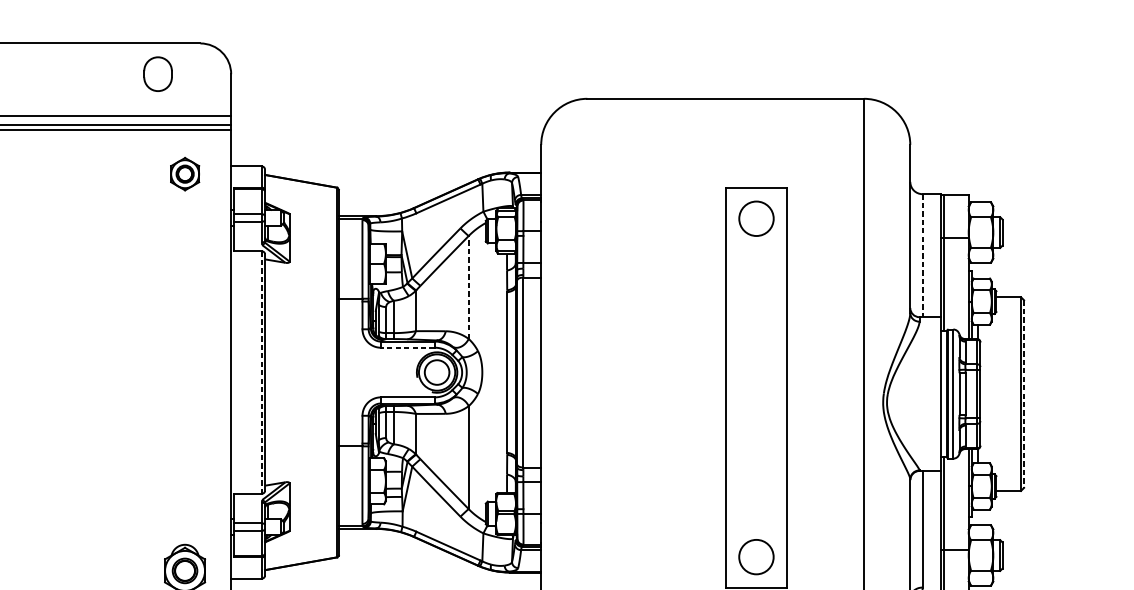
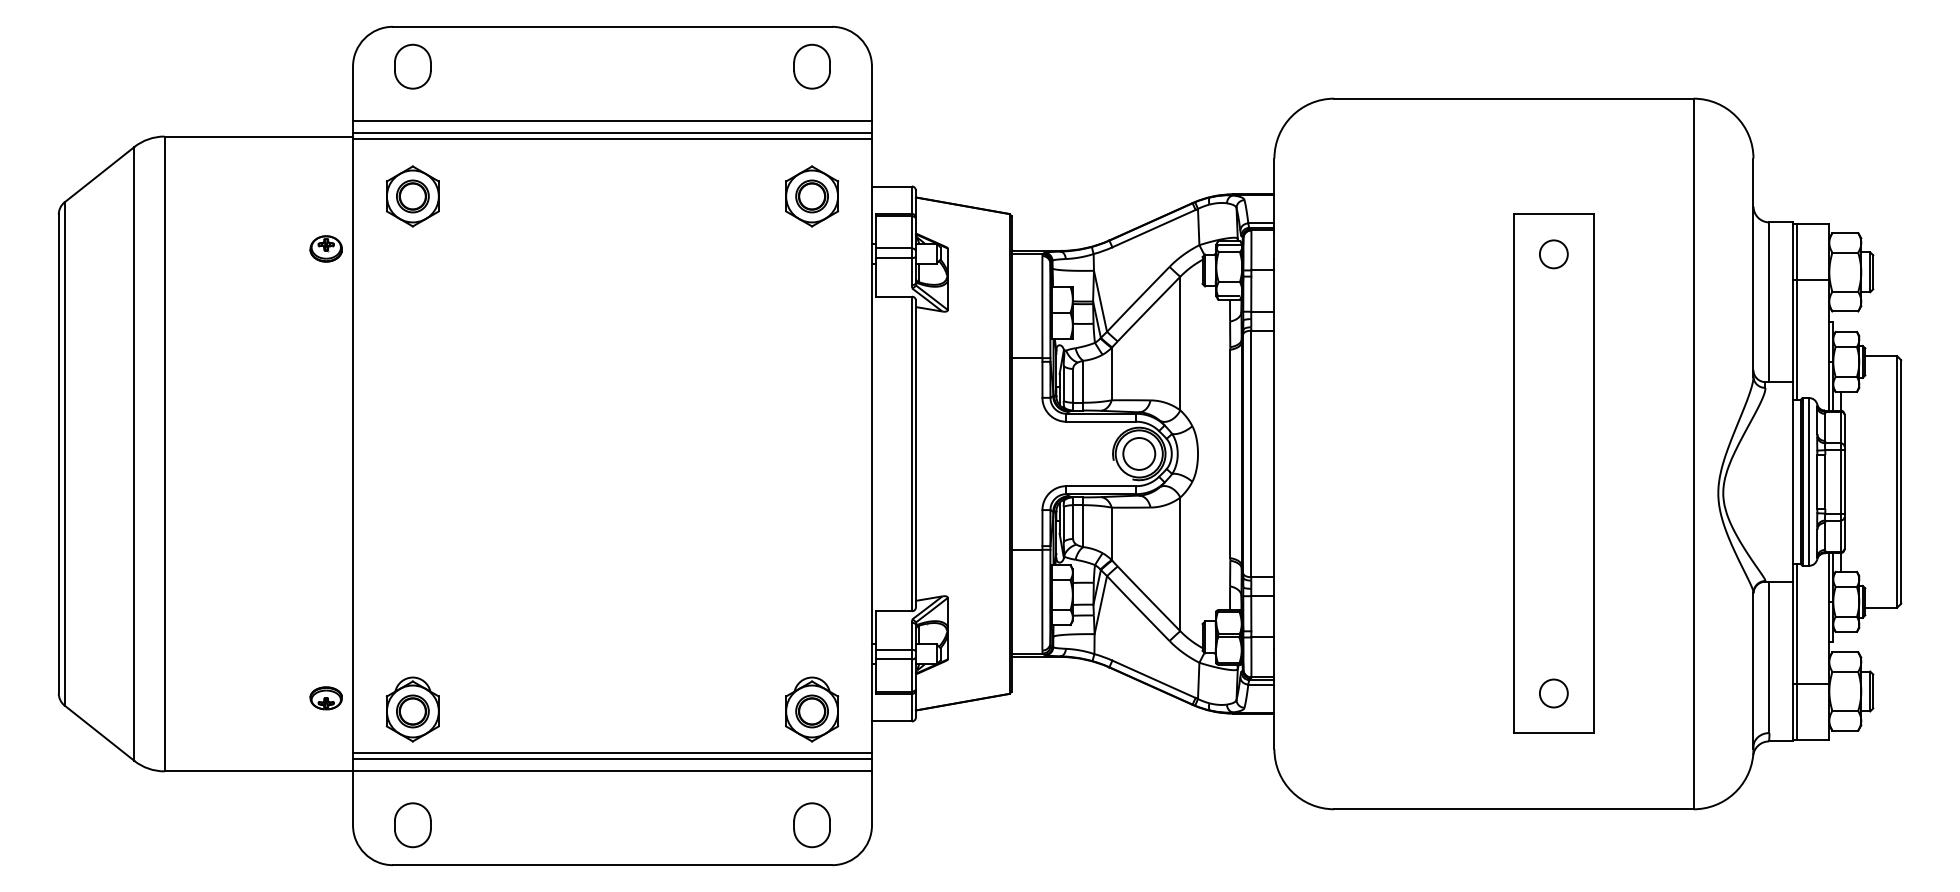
part: (157, 74) -> (811, 66), moved
part: (185, 174) -> (812, 196), size x1.43
circle: (756, 218) -> (1553, 254), size x0.62
line: (922, 255) -> (1769, 302), dashed -> solid
line: (468, 287) -> (1180, 343), dashed -> solid
line: (407, 347) -> (1101, 421), dashed -> solid
line: (261, 372) -> (911, 454), dashed -> solid
line: (1024, 393) -> (1901, 481), dashed -> solid
circle: (756, 557) -> (1553, 693), size x0.62

